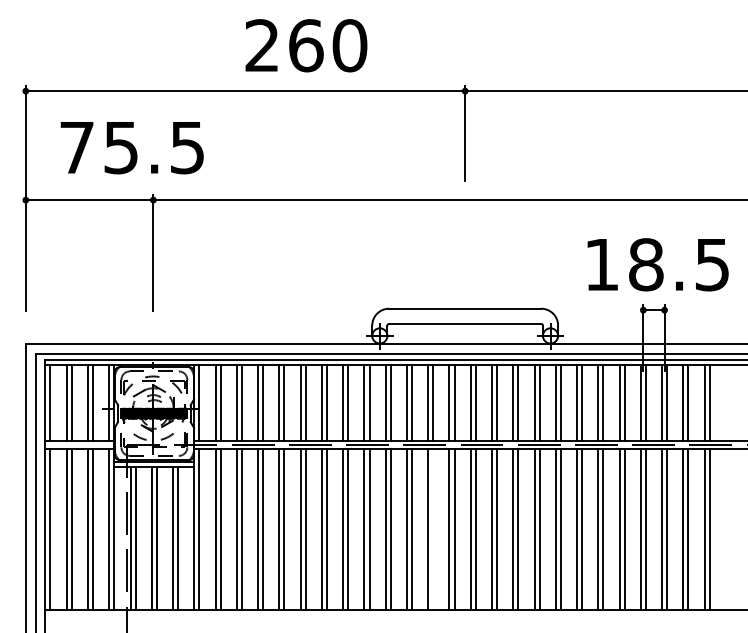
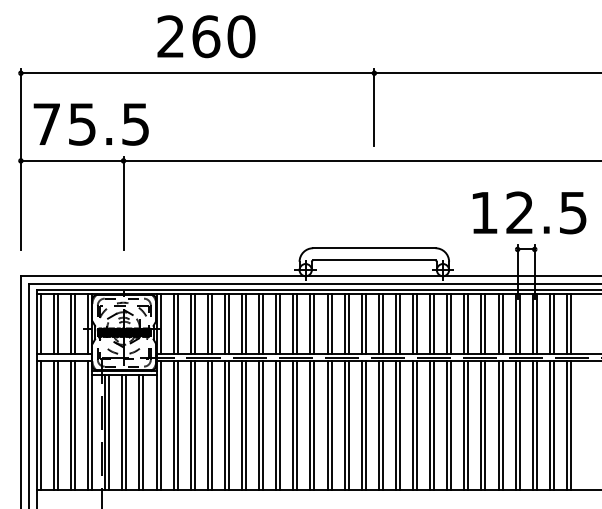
text: (306, 45) -> (206, 36), moved
text: (131, 148) -> (90, 124), moved
text: (646, 264) -> (520, 212), 18.5 -> 12.5
line: (433, 529) -> (348, 425), added

